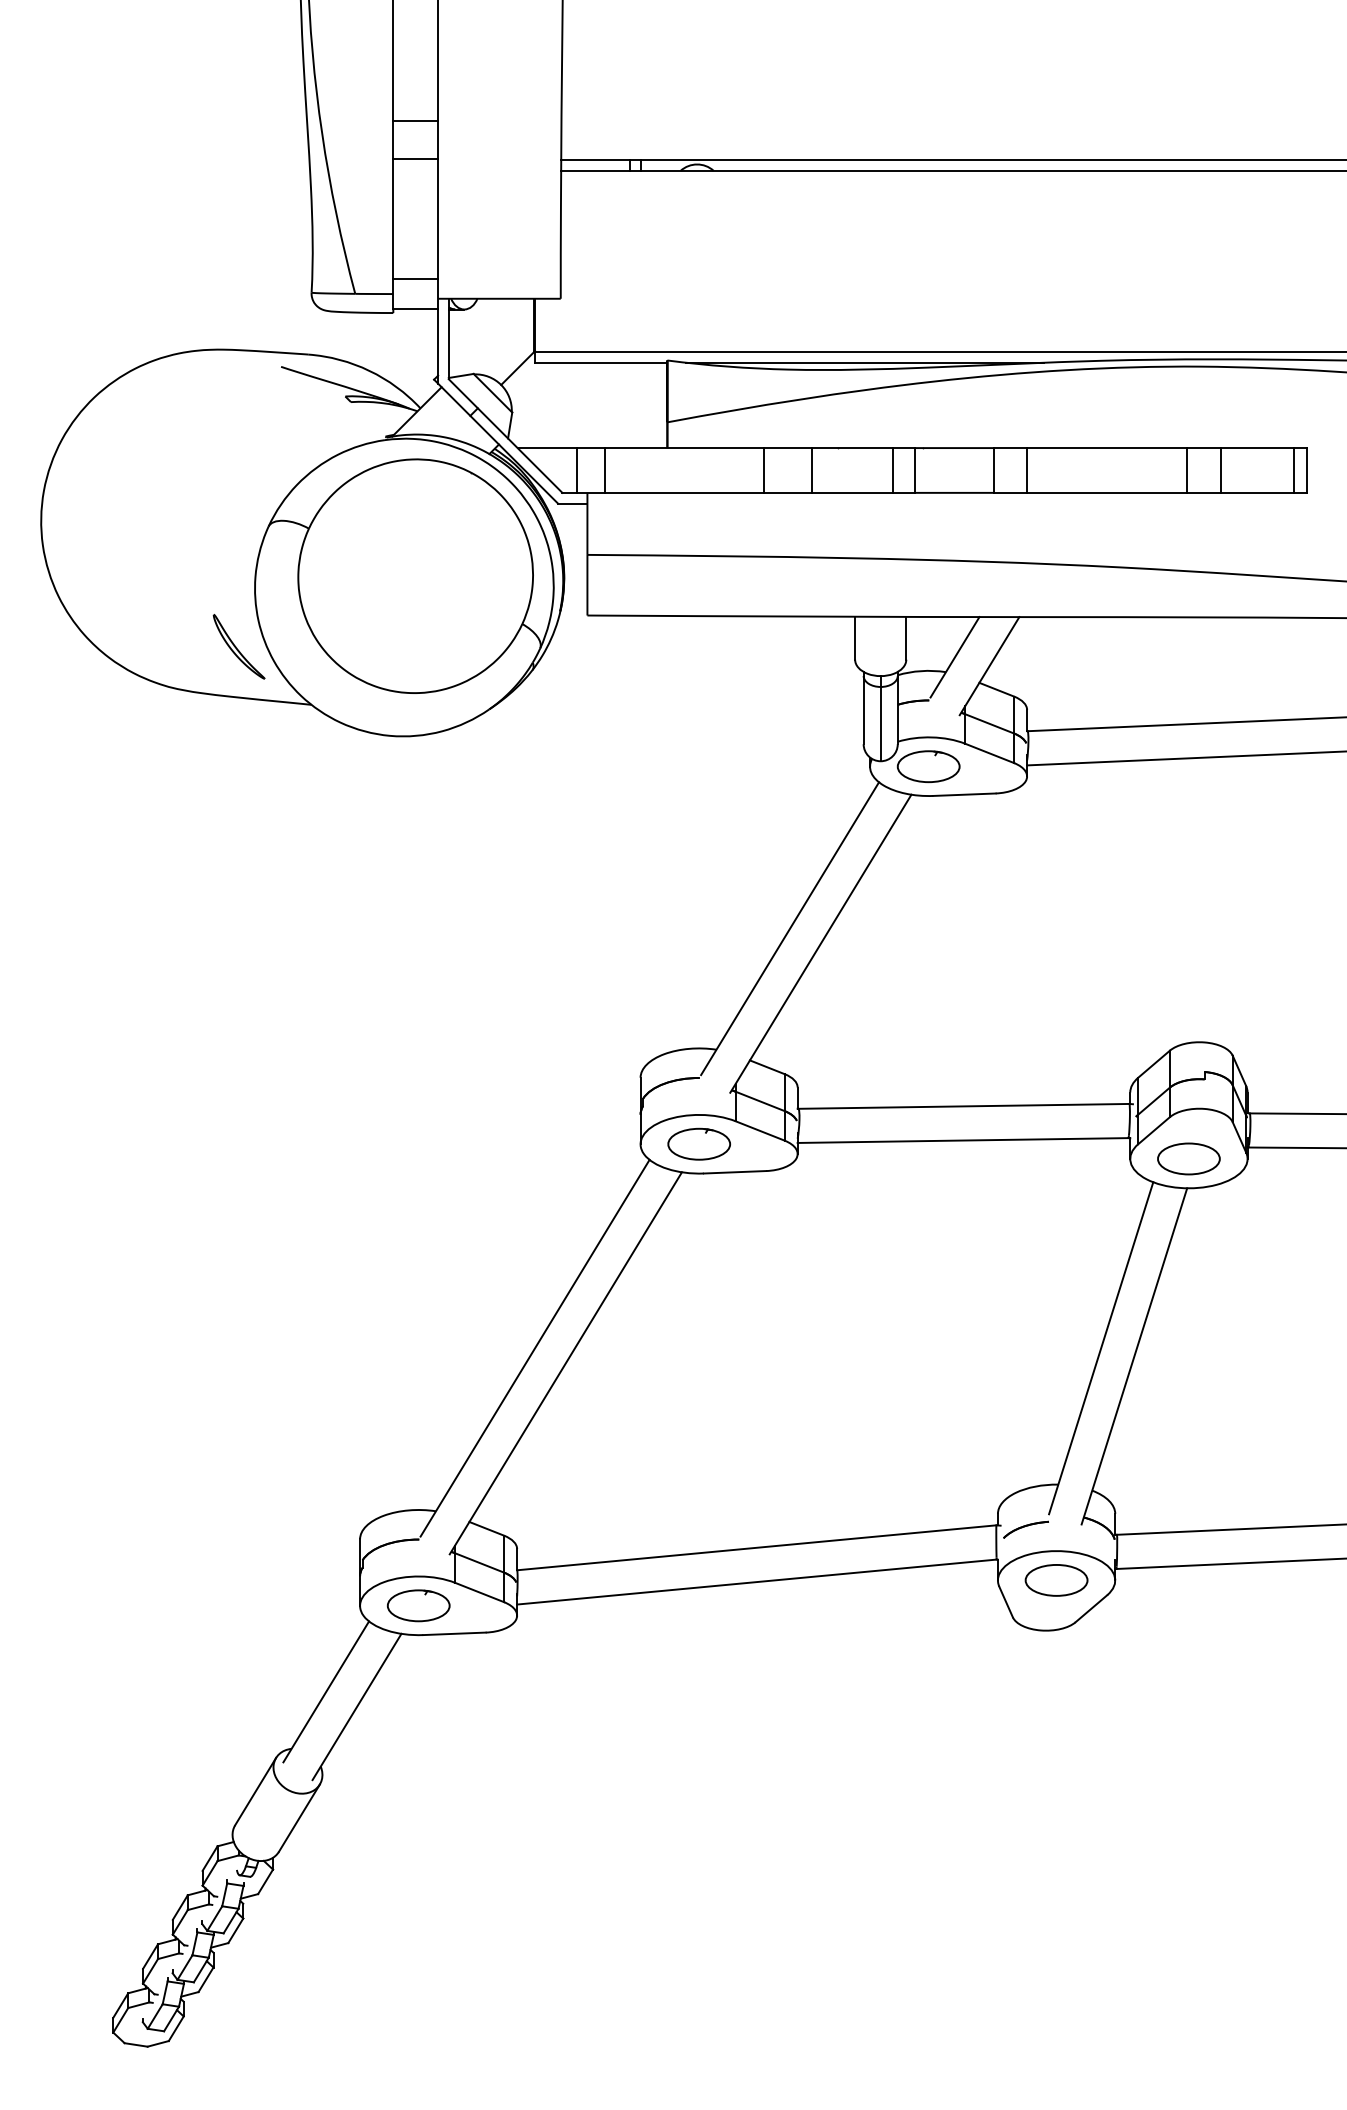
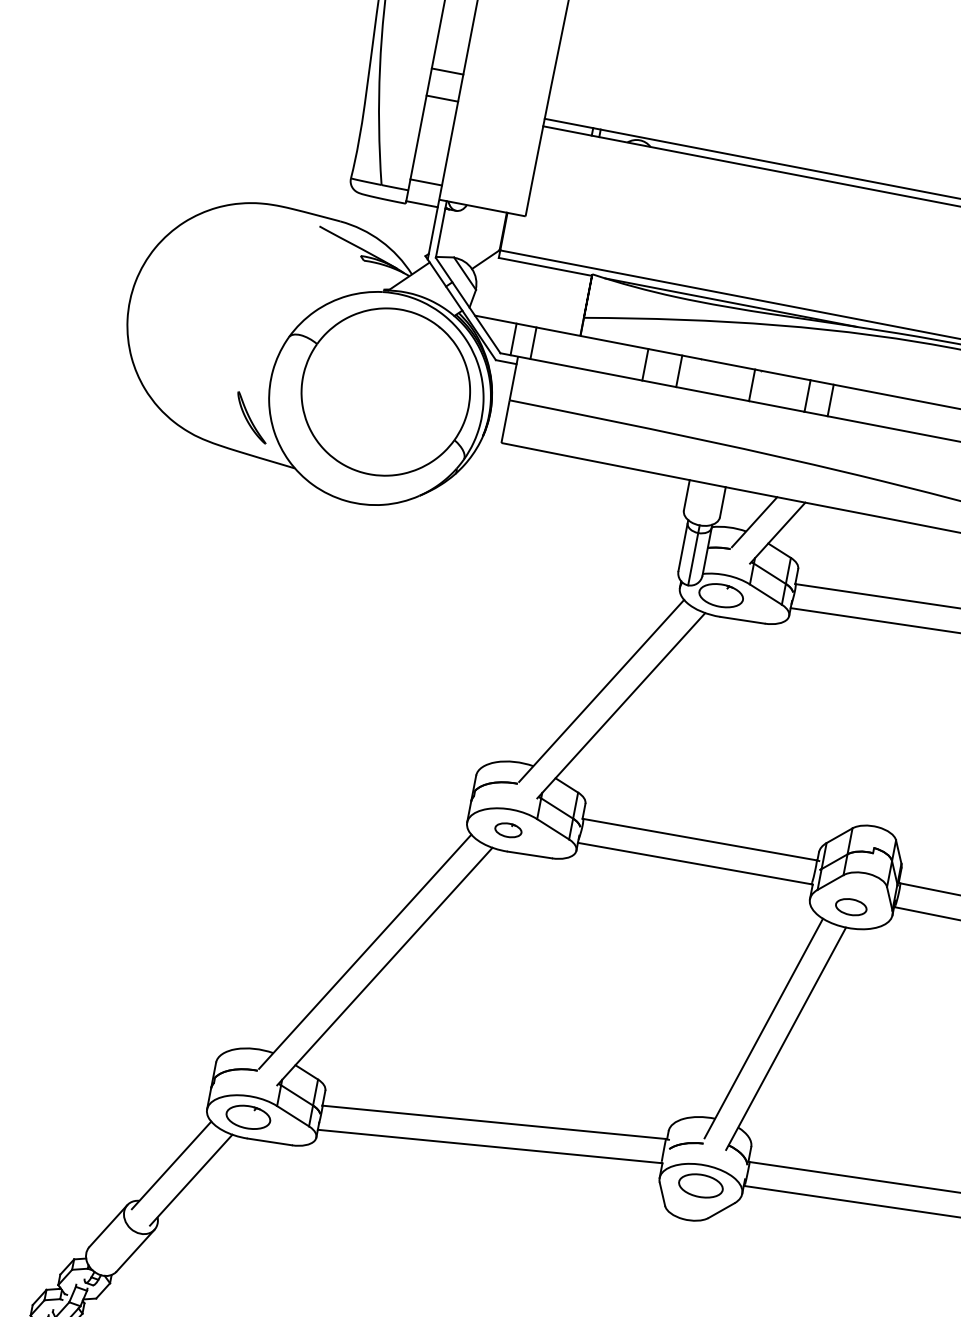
line: (892, 470) -> (735, 382), removed
line: (1186, 470) -> (942, 422), removed
part: (698, 1143) -> (508, 829), size x0.6
part: (1188, 1158) -> (851, 906), size x0.7

